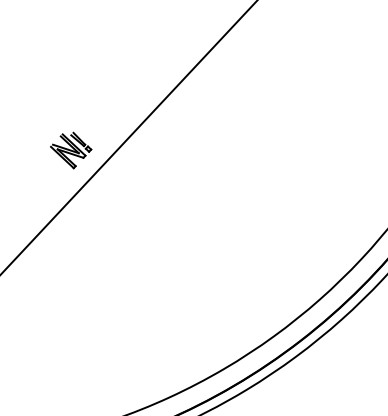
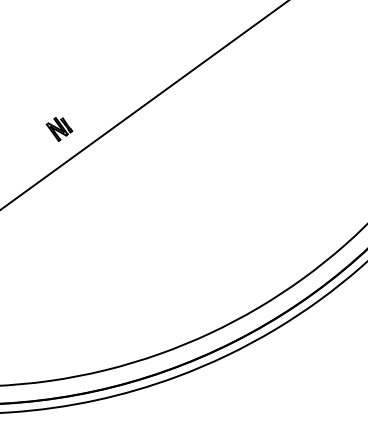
part: (71, 150) -> (59, 129), size x0.7

